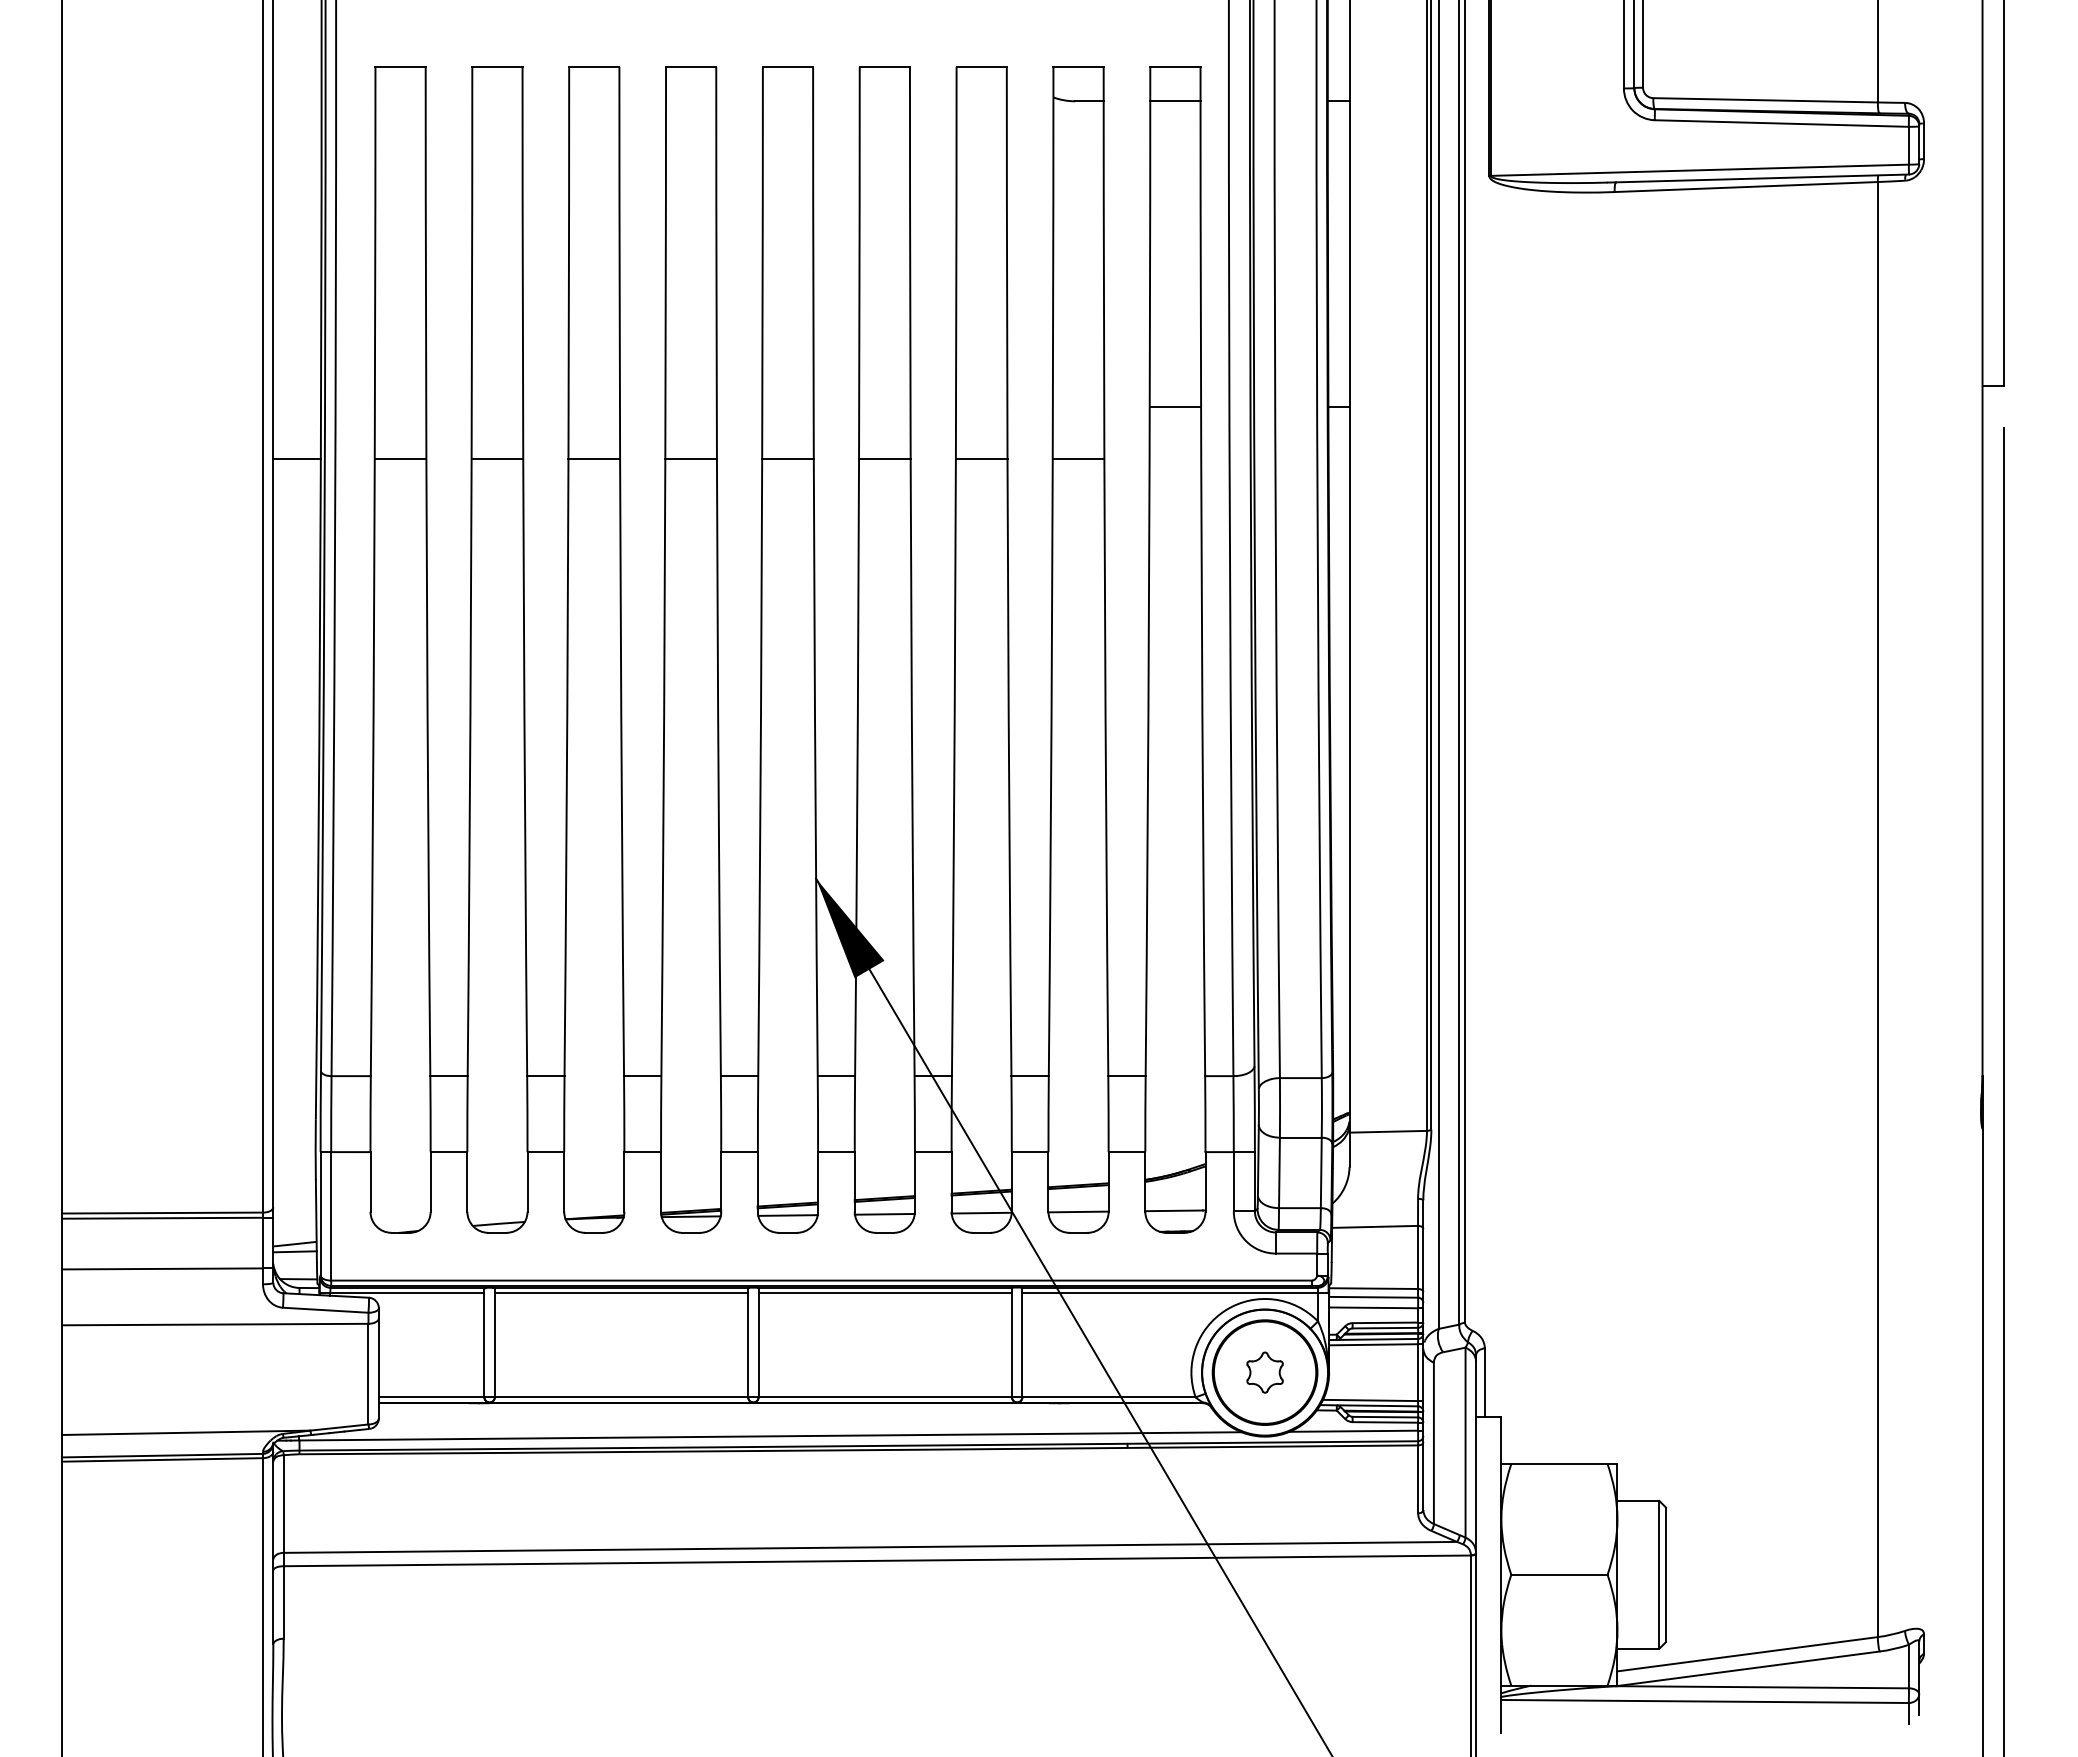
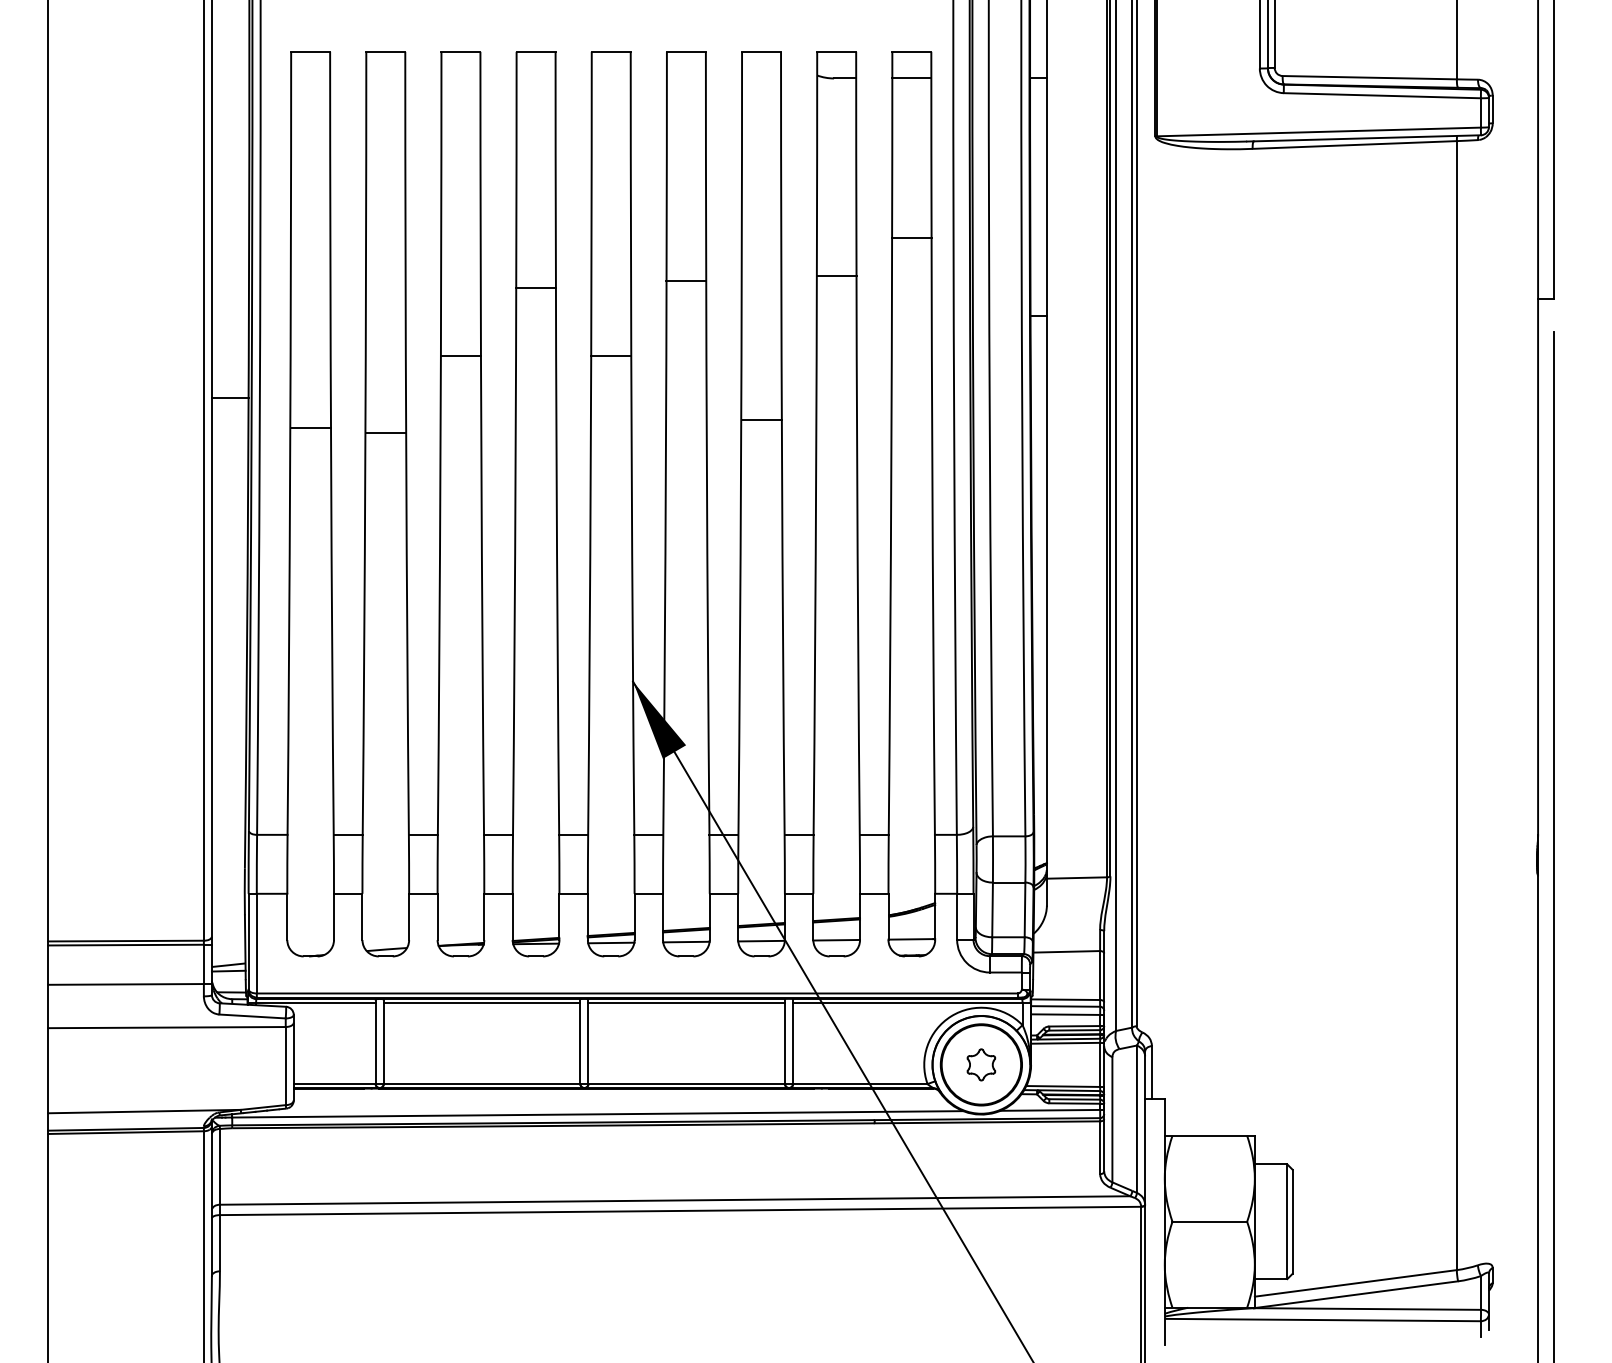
line: (1175, 407) -> (911, 238), moved
line: (296, 458) -> (229, 397), moved
line: (400, 458) -> (310, 427), moved
line: (497, 458) -> (385, 432), moved
line: (690, 458) -> (535, 288), moved
line: (884, 458) -> (686, 280), moved
line: (981, 458) -> (761, 419), moved
line: (1078, 458) -> (836, 275), moved

